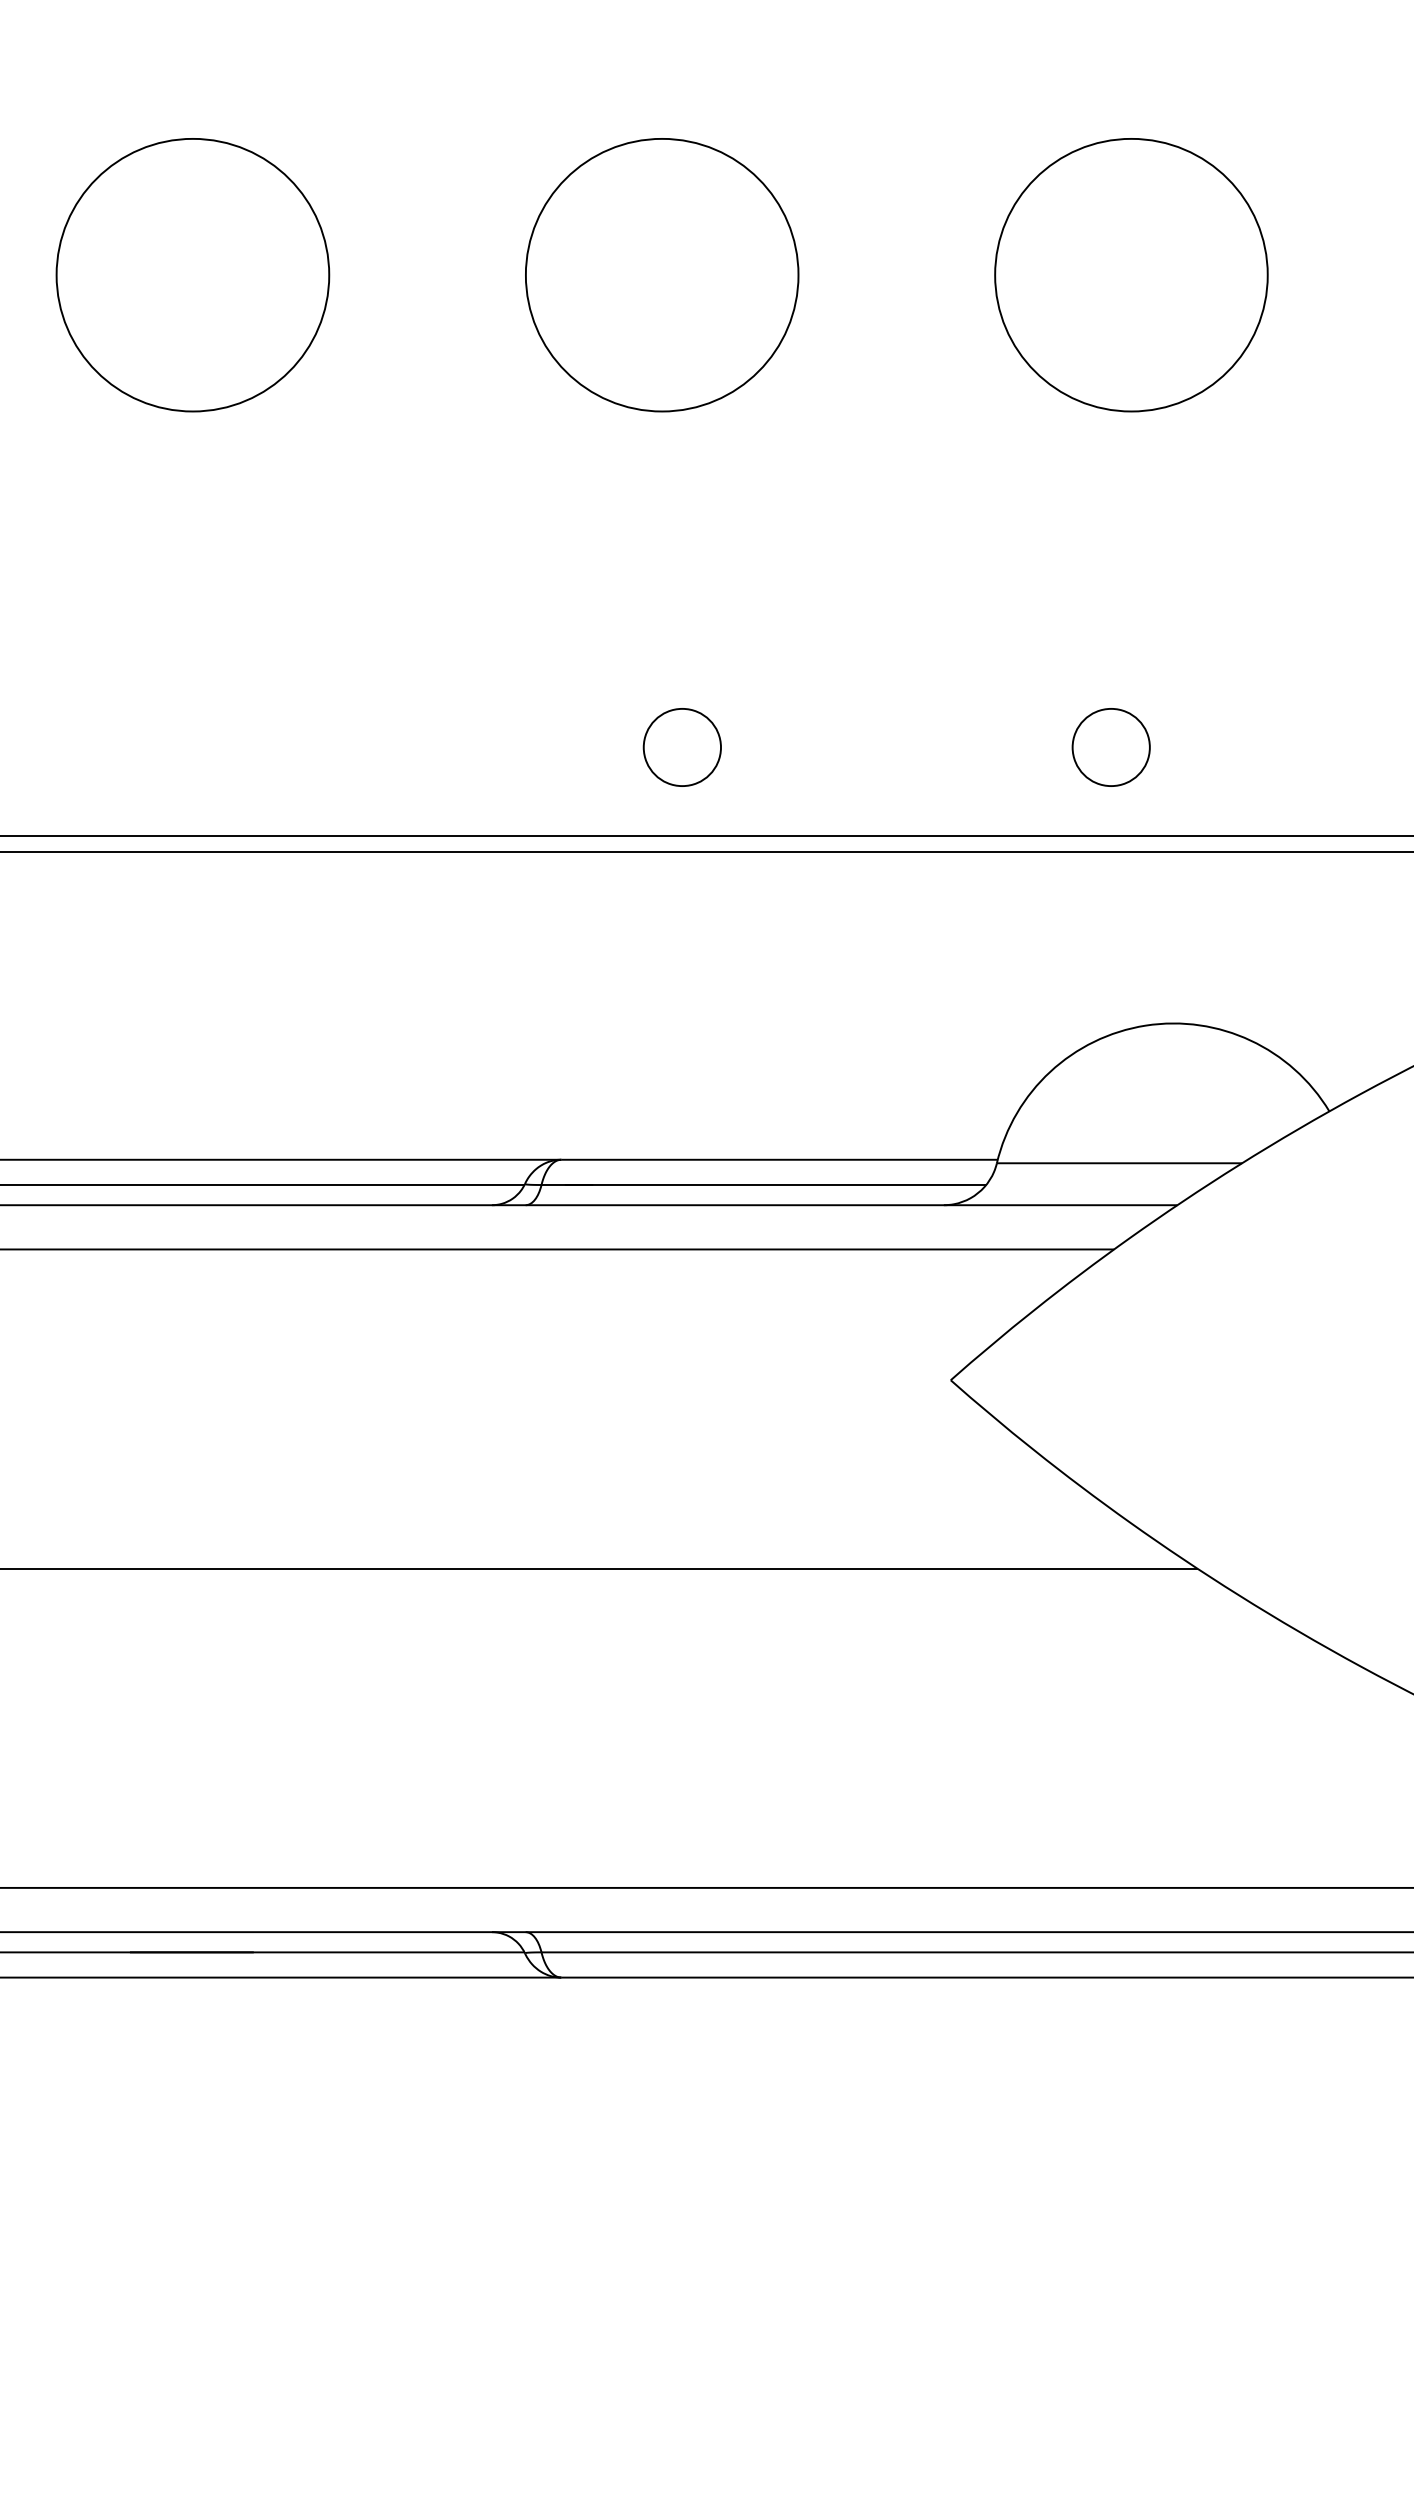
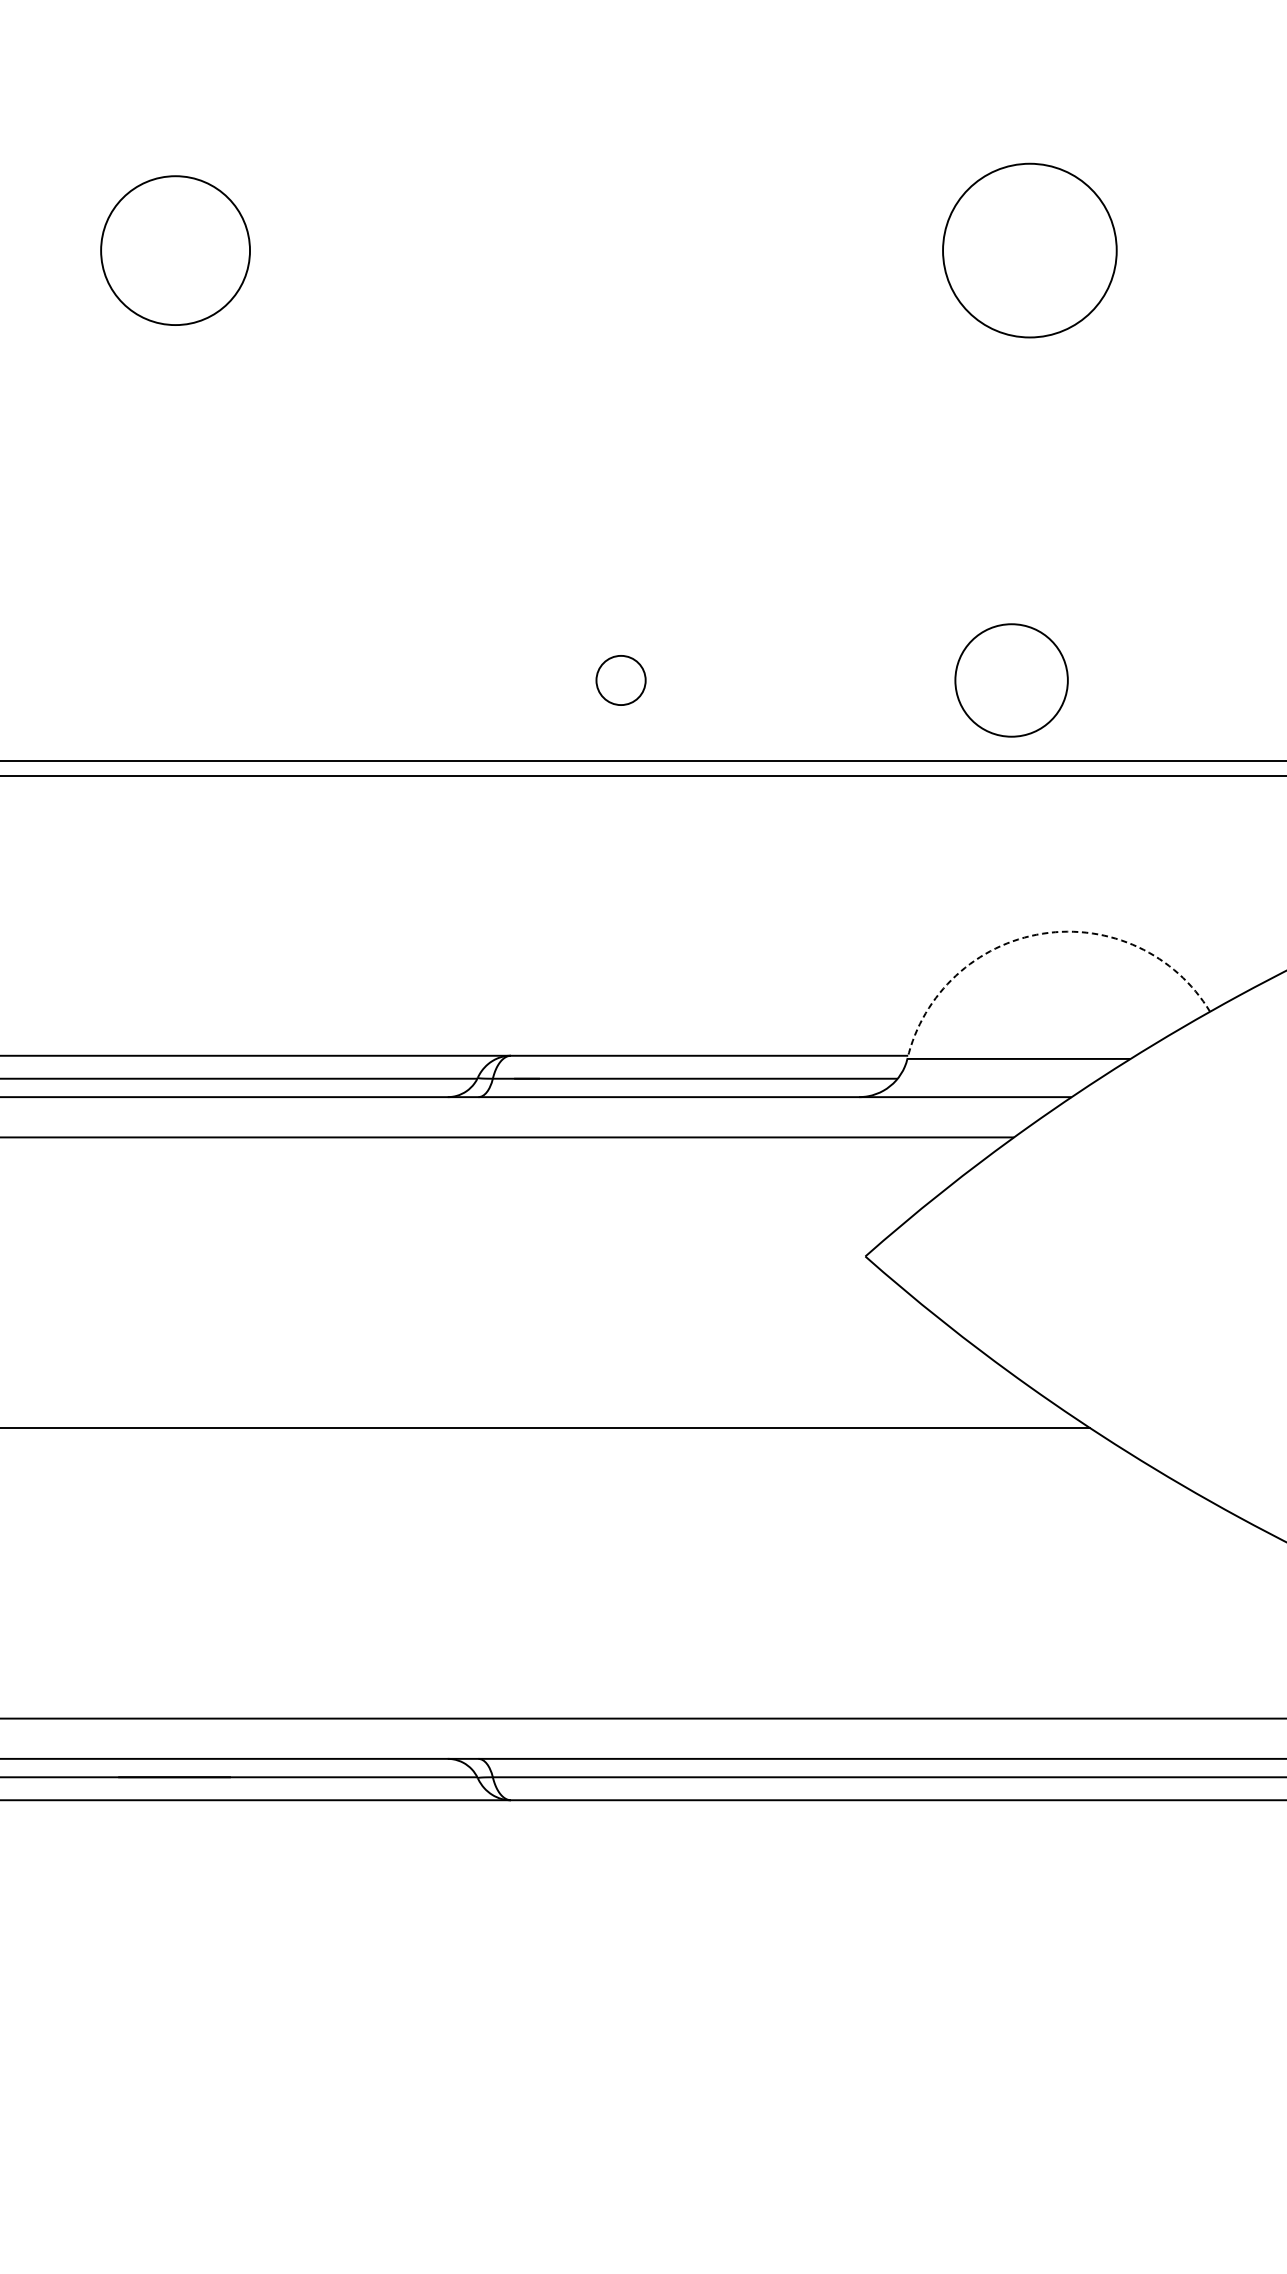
circle: (192, 275) -> (175, 250), size x0.6
circle: (662, 275) -> (602, 250), removed
circle: (1131, 275) -> (1029, 250), size x0.7
circle: (682, 747) -> (621, 680), size x0.7
circle: (1110, 747) -> (1010, 680), size x1.6
arc: (1145, 1025) -> (1042, 933), solid -> dashed

